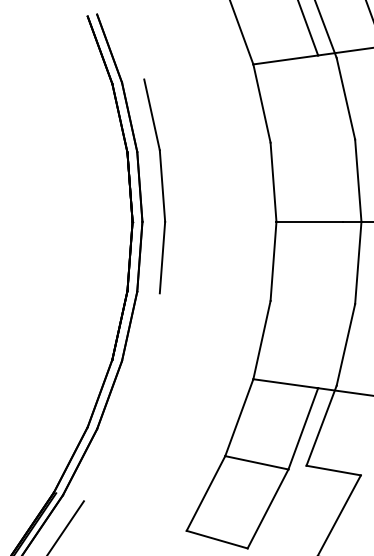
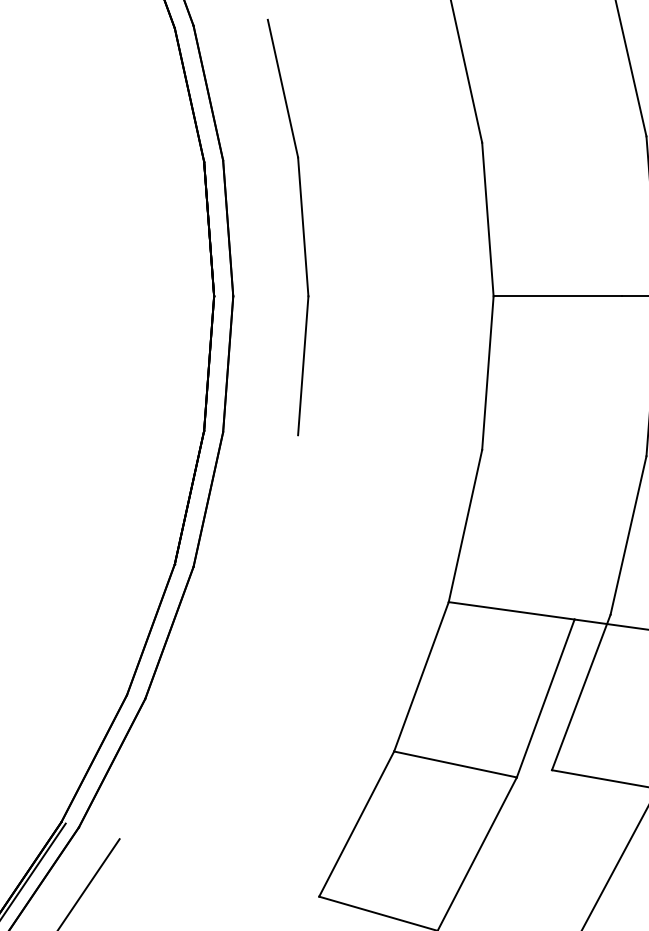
part: (161, 186) -> (301, 227), moved

